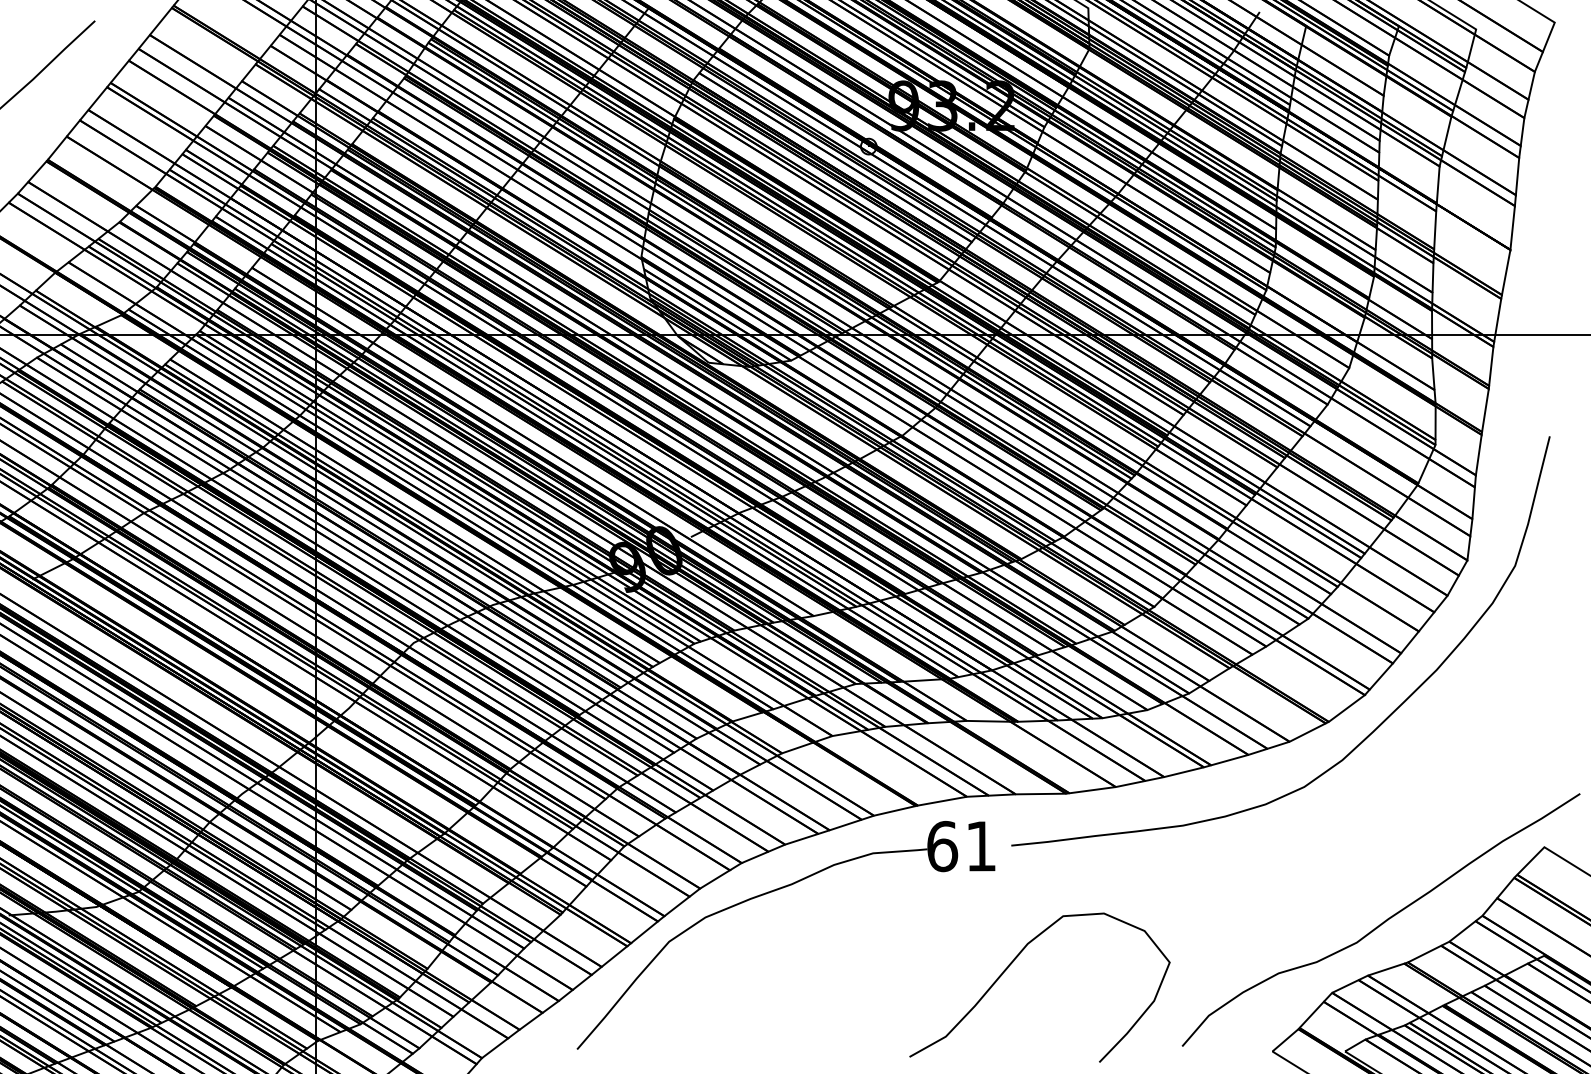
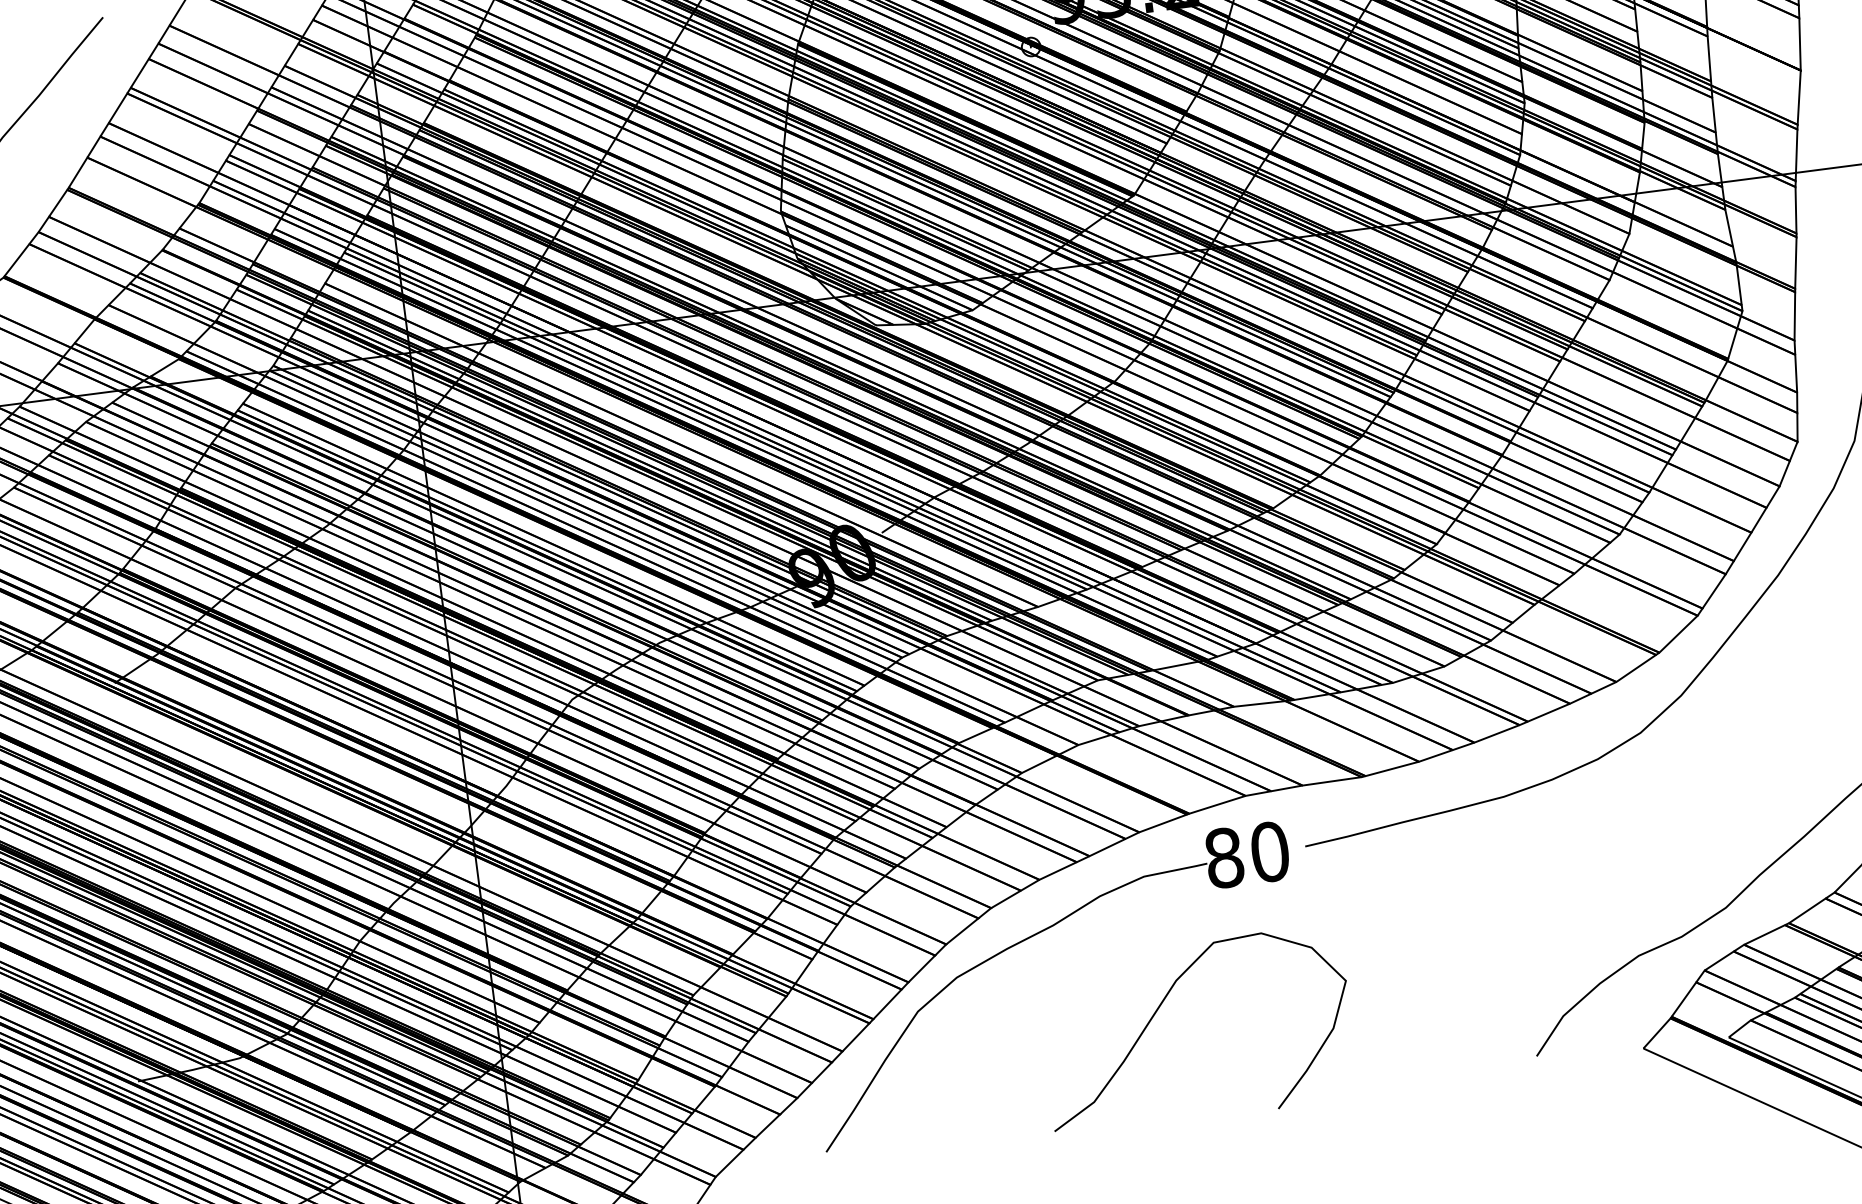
text: (961, 846) -> (1246, 855), 61 -> 80
curve: (1013, 962) -> (1162, 1004), moved

